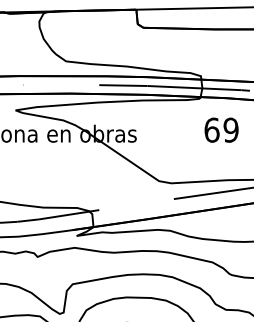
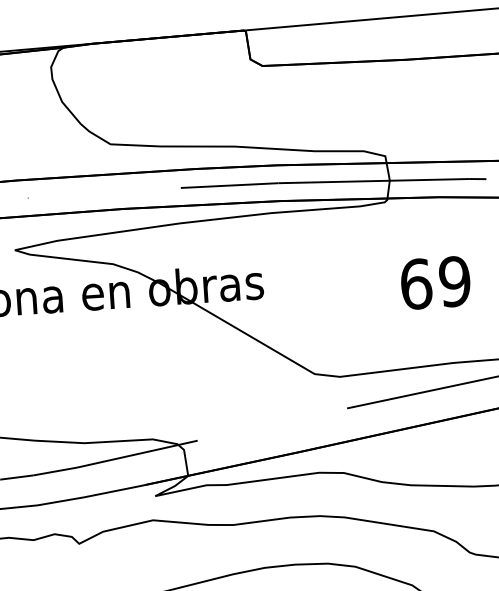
text: (221, 129) -> (435, 281), moved

